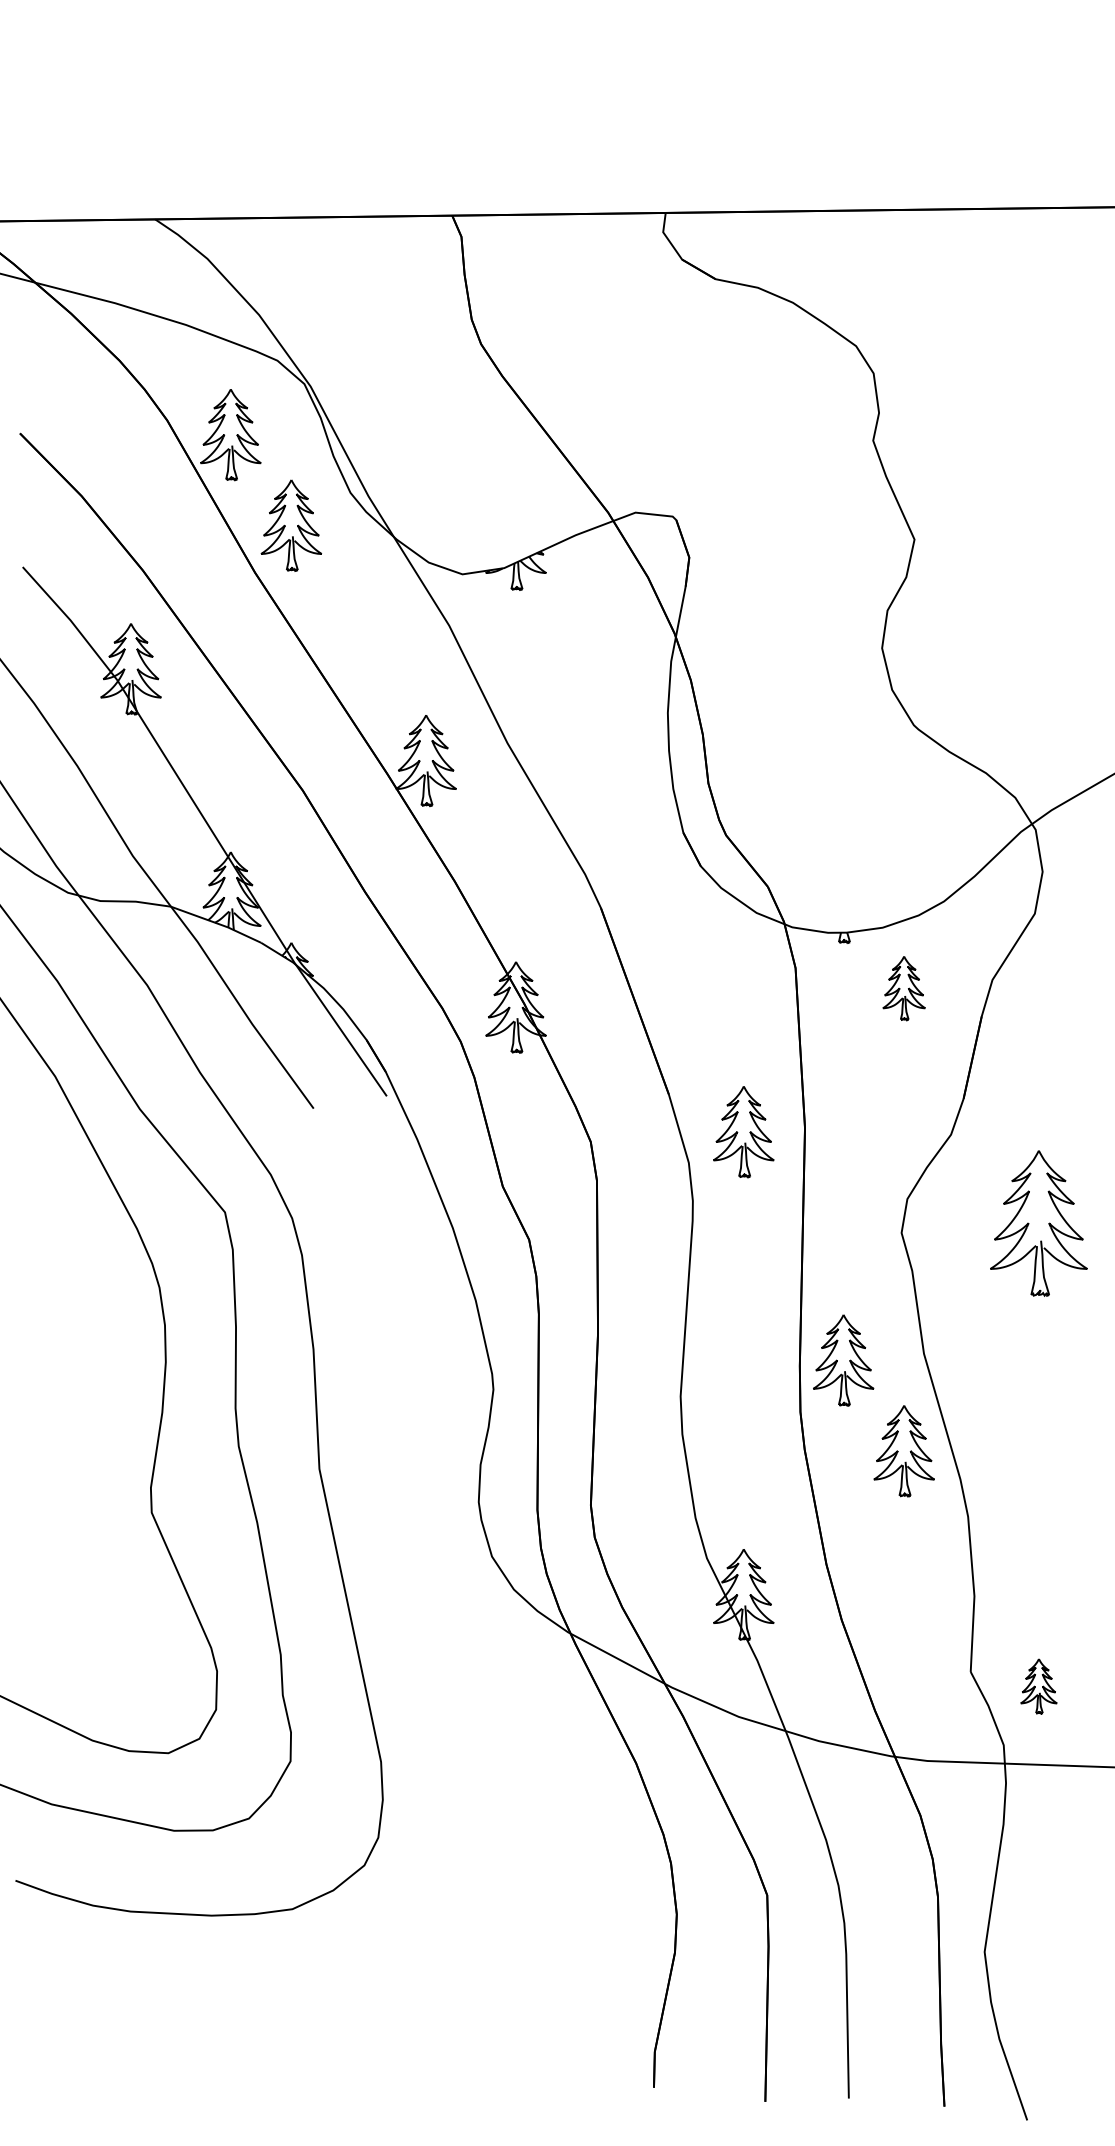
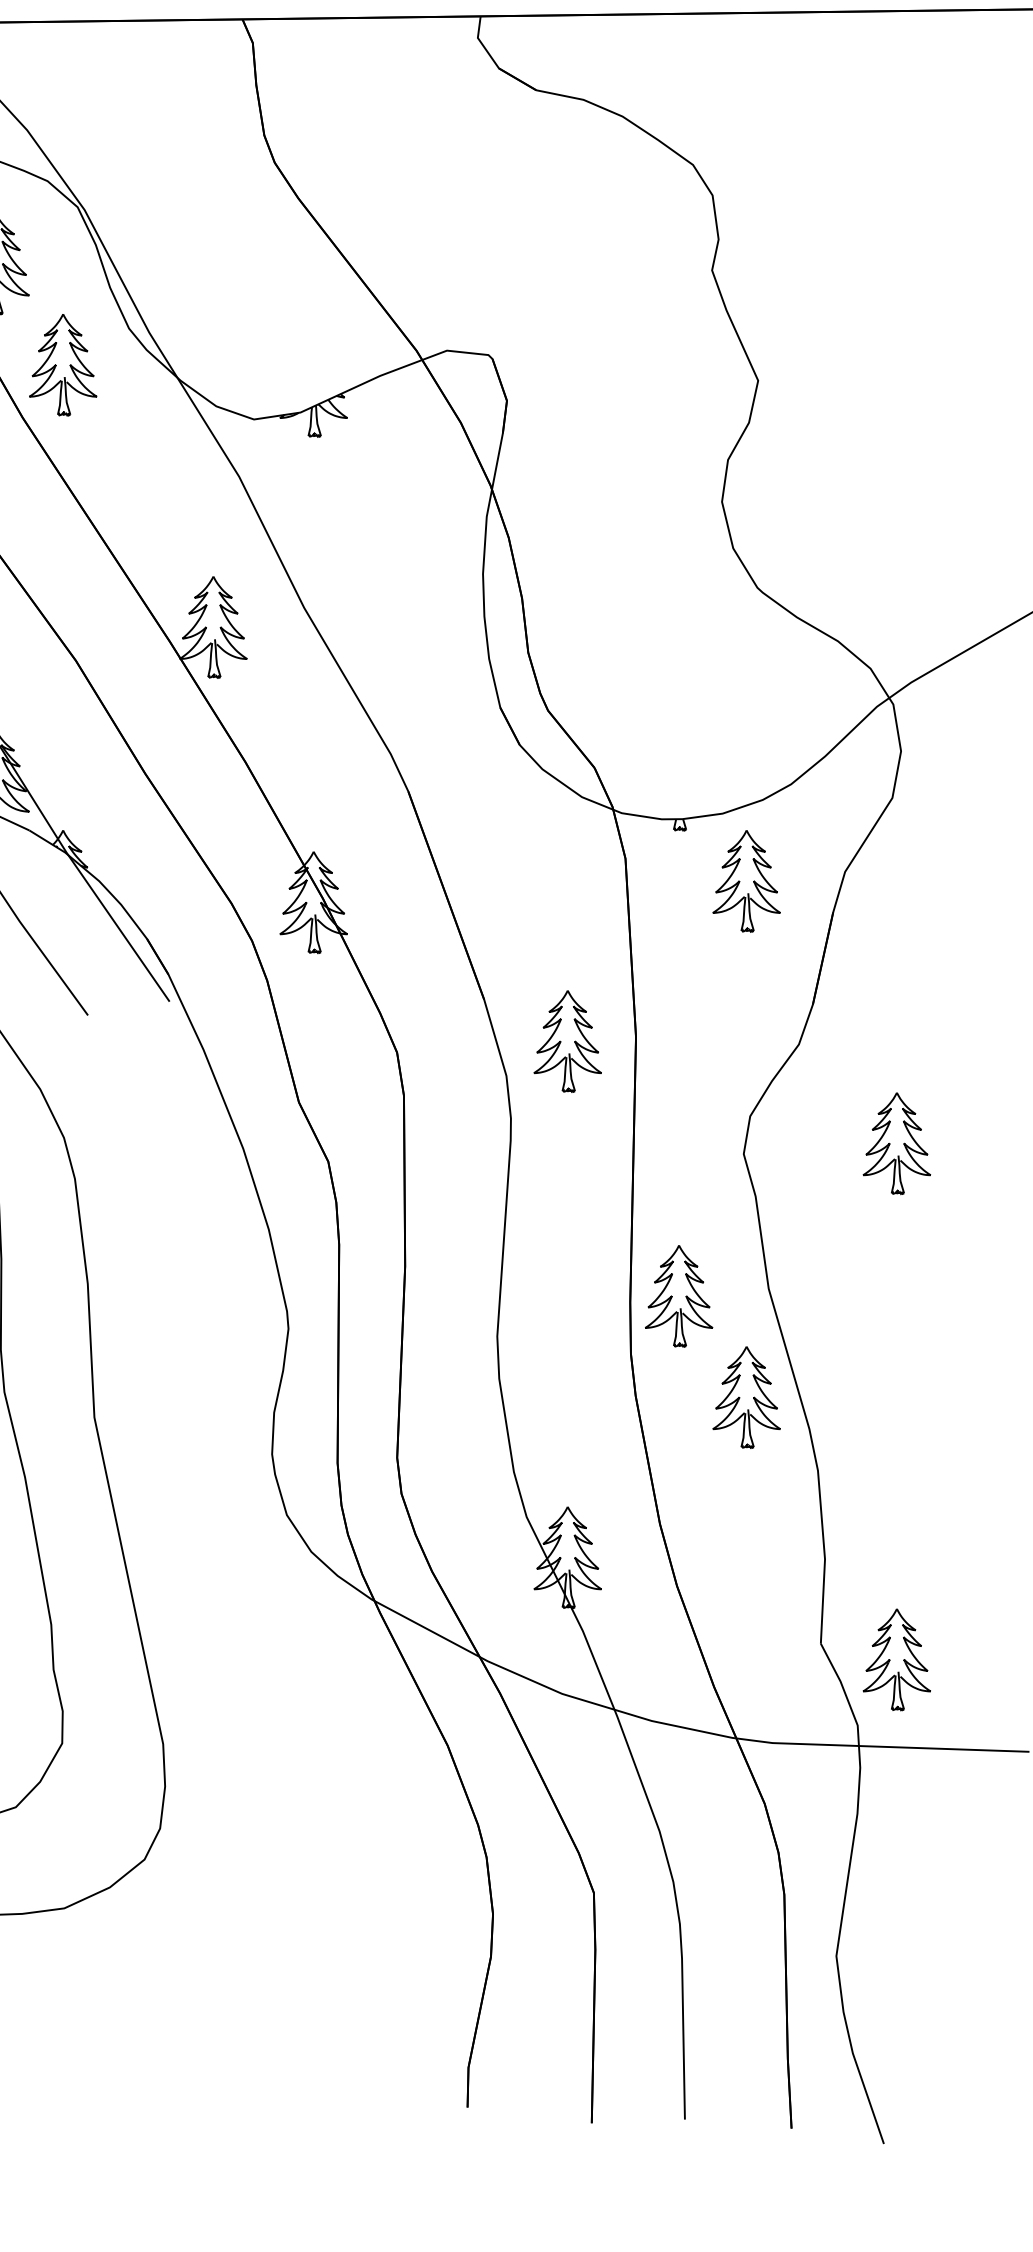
part: (903, 988) -> (745, 881), size x1.43
part: (1038, 1223) -> (896, 1143), size x0.62
part: (1038, 1686) -> (896, 1659), size x1.67

